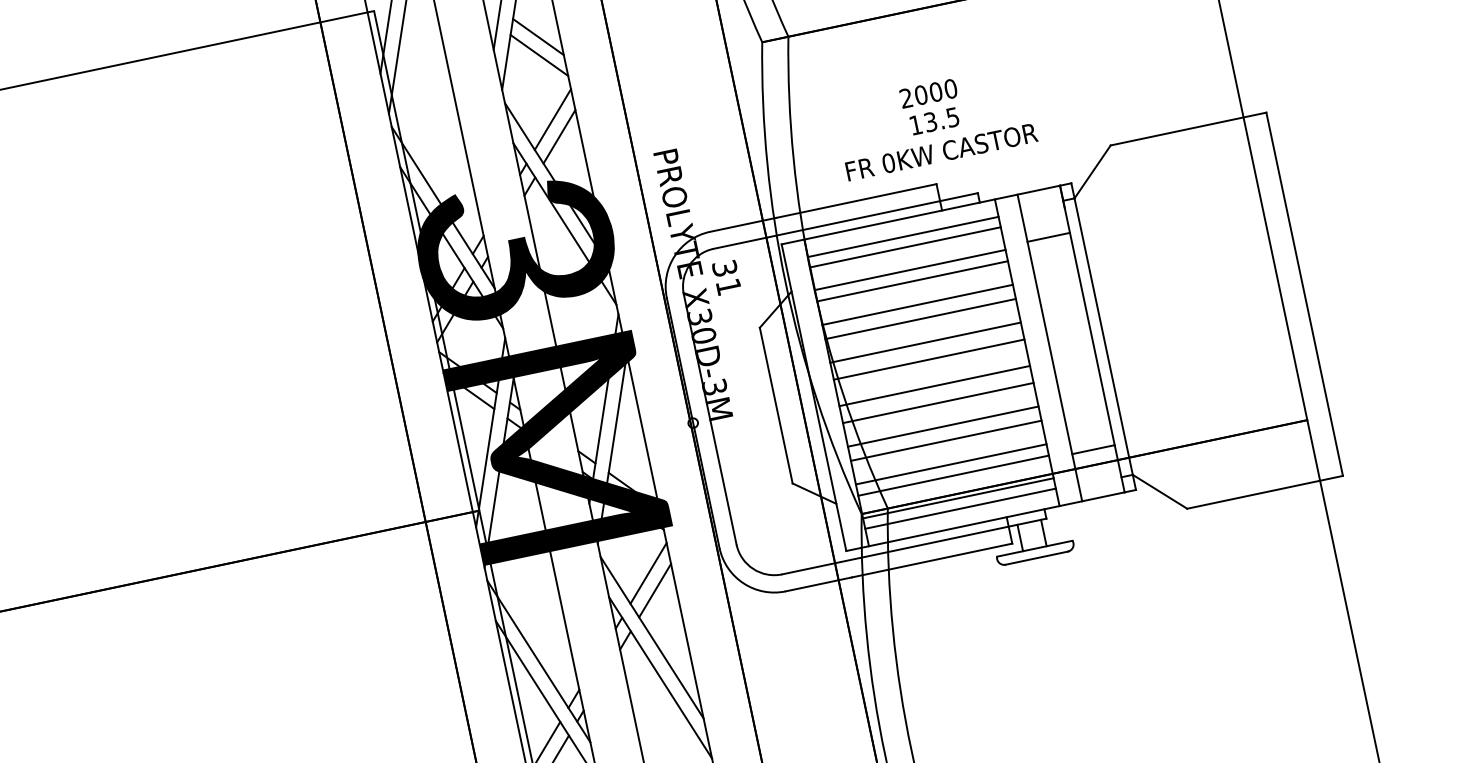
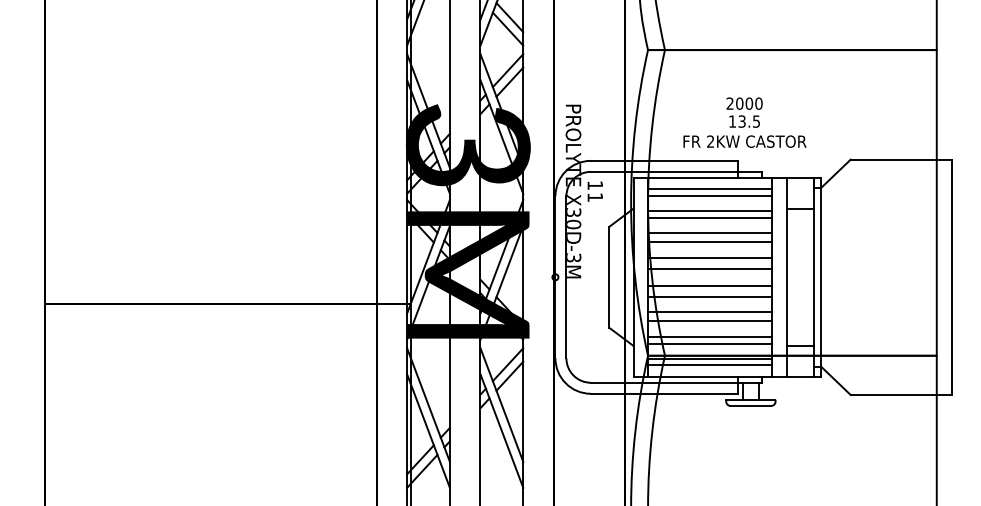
text: (888, 163) -> (710, 141), 0KW -> 2KW
text: (725, 268) -> (595, 185), 31 -> 11

